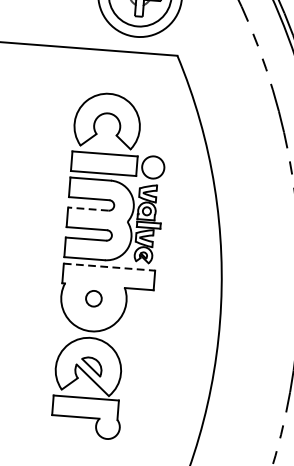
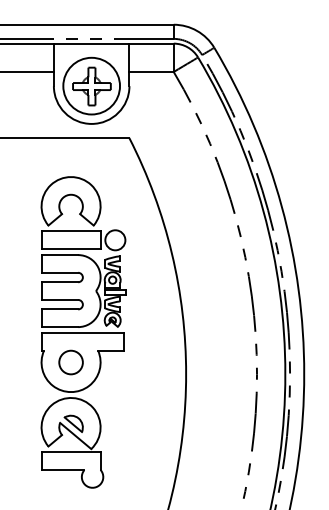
line: (87, 209) -> (59, 282), dashed -> solid
line: (110, 267) -> (83, 333), dashed -> solid
circle: (93, 298) -> (70, 362), size x1.67

